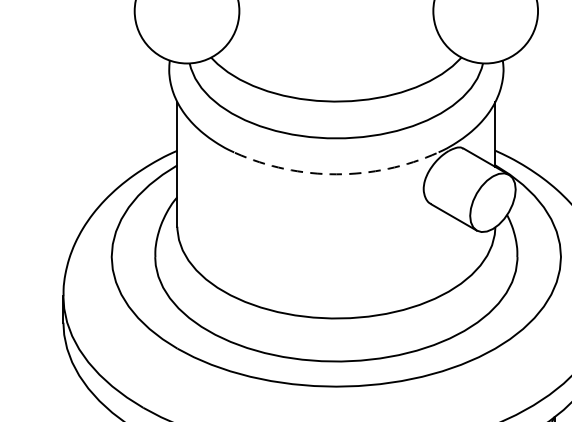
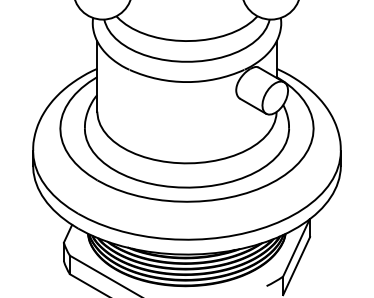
arc: (337, 175) -> (187, 82), dashed -> solid

